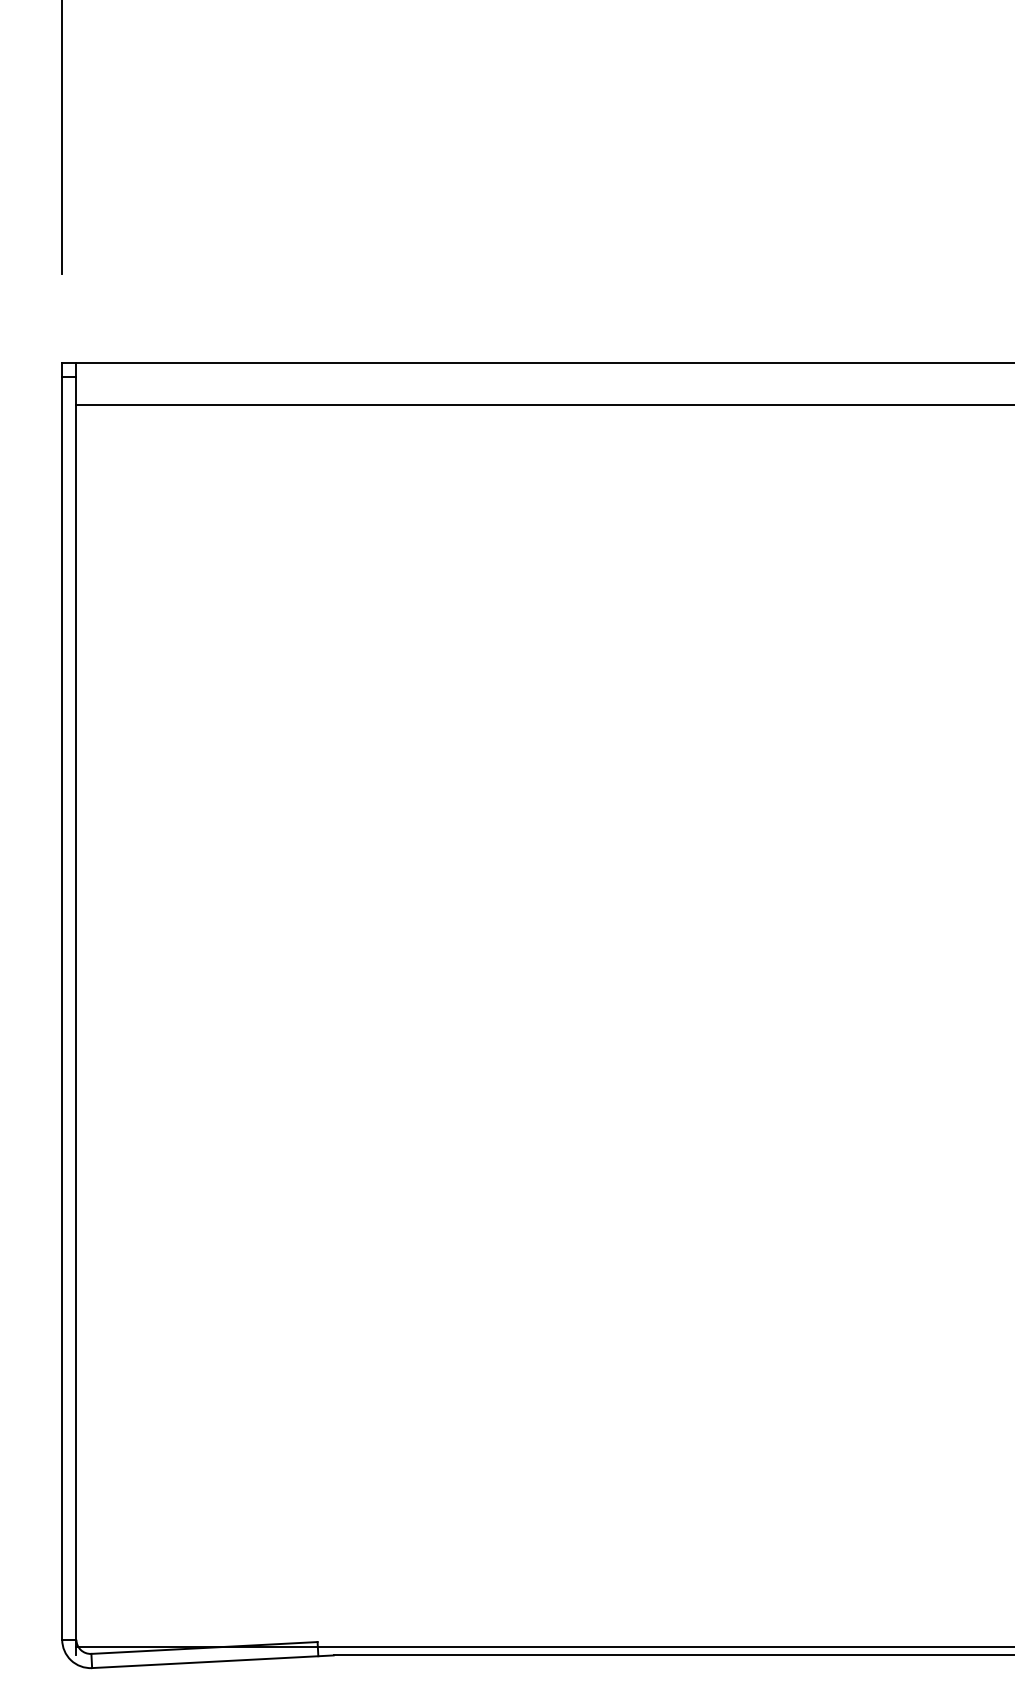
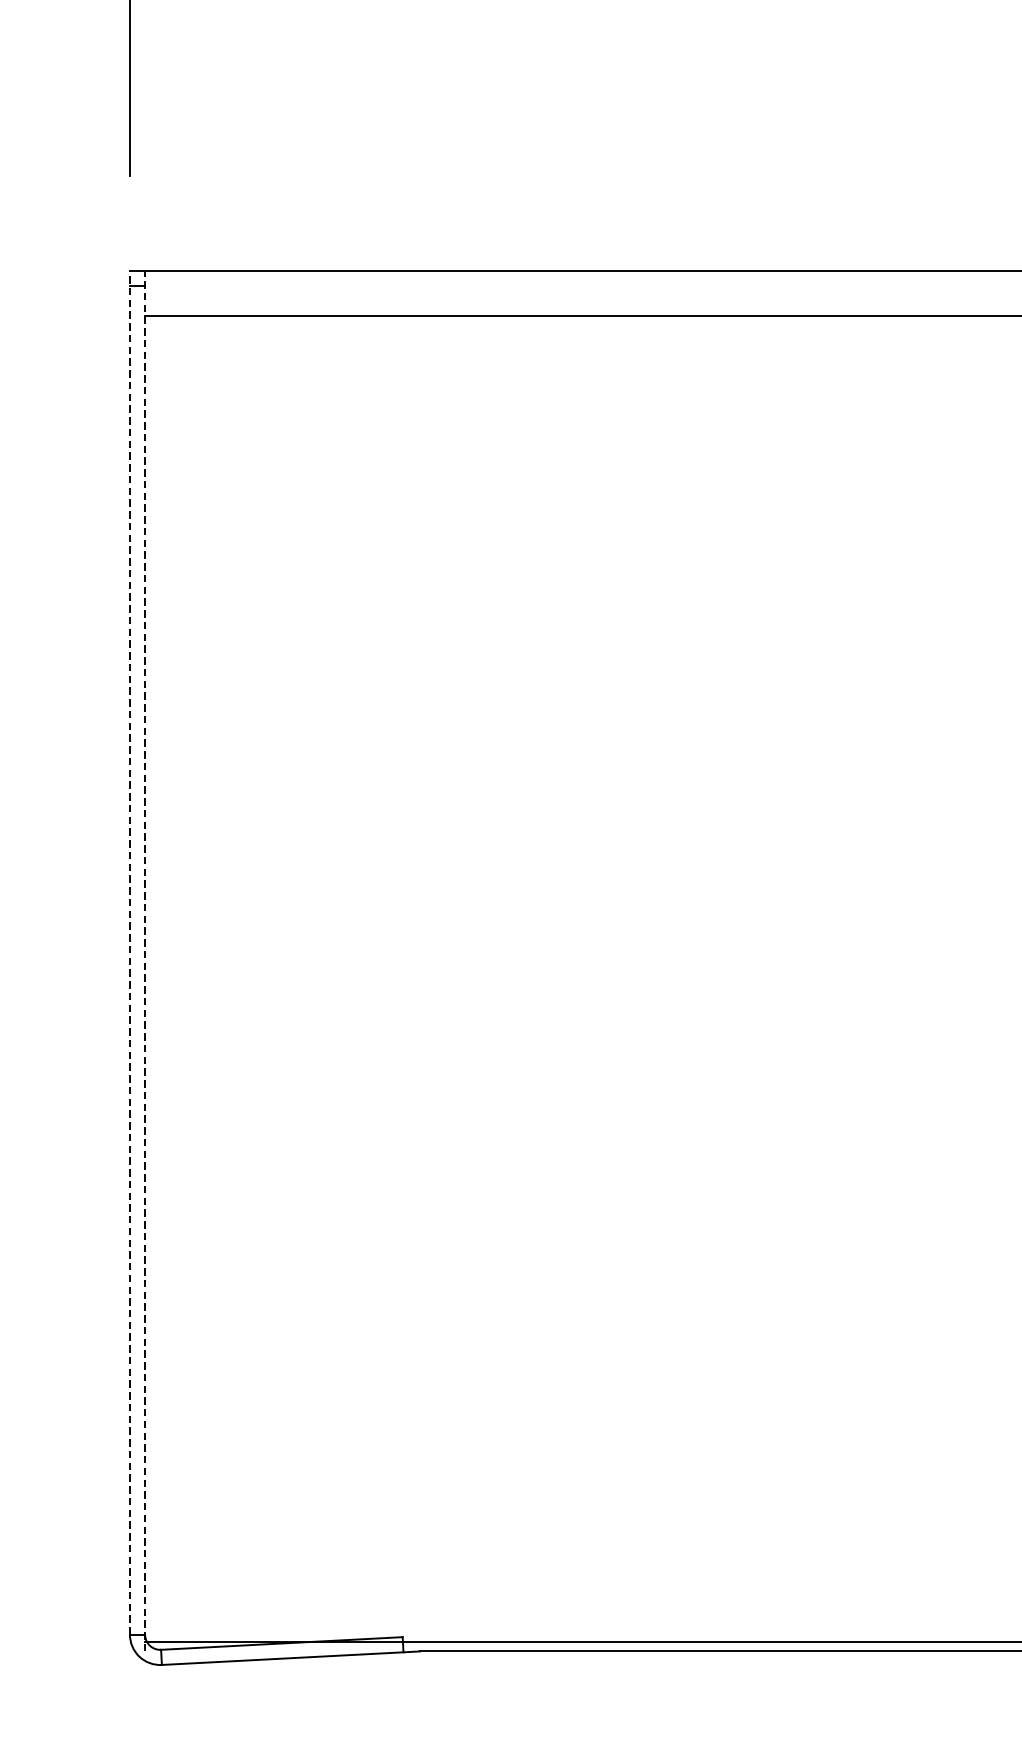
line: (62, 1001) -> (130, 953), solid -> dashed
line: (76, 1008) -> (145, 960), solid -> dashed

